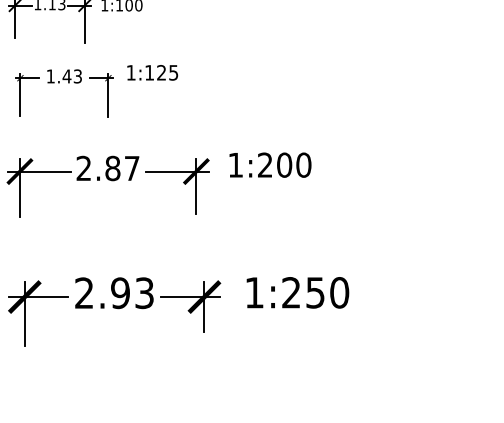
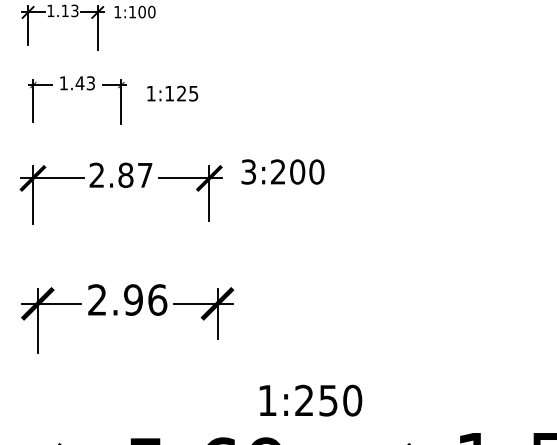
text: (152, 72) -> (172, 93), moved
text: (235, 164) -> (248, 171), 1:200 -> 3:200
text: (144, 292) -> (157, 299), 2.93 -> 2.96
text: (297, 292) -> (310, 400), moved

